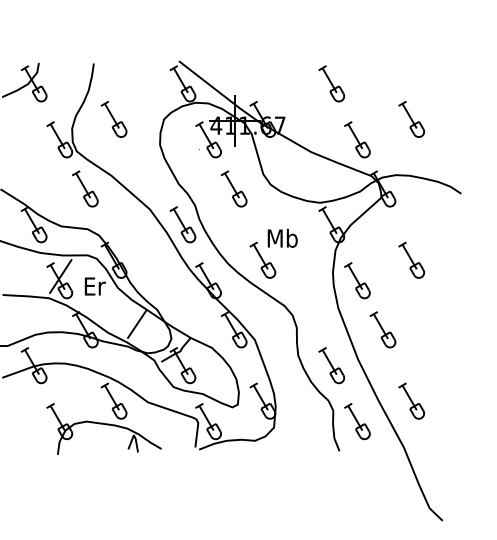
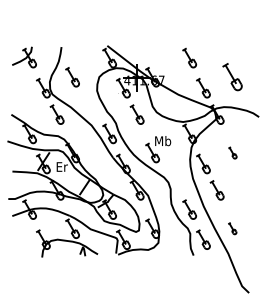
part: (411, 120) -> (232, 77), size x1.4
part: (411, 259) -> (232, 152), size x0.6
part: (411, 400) -> (232, 228), size x0.6

